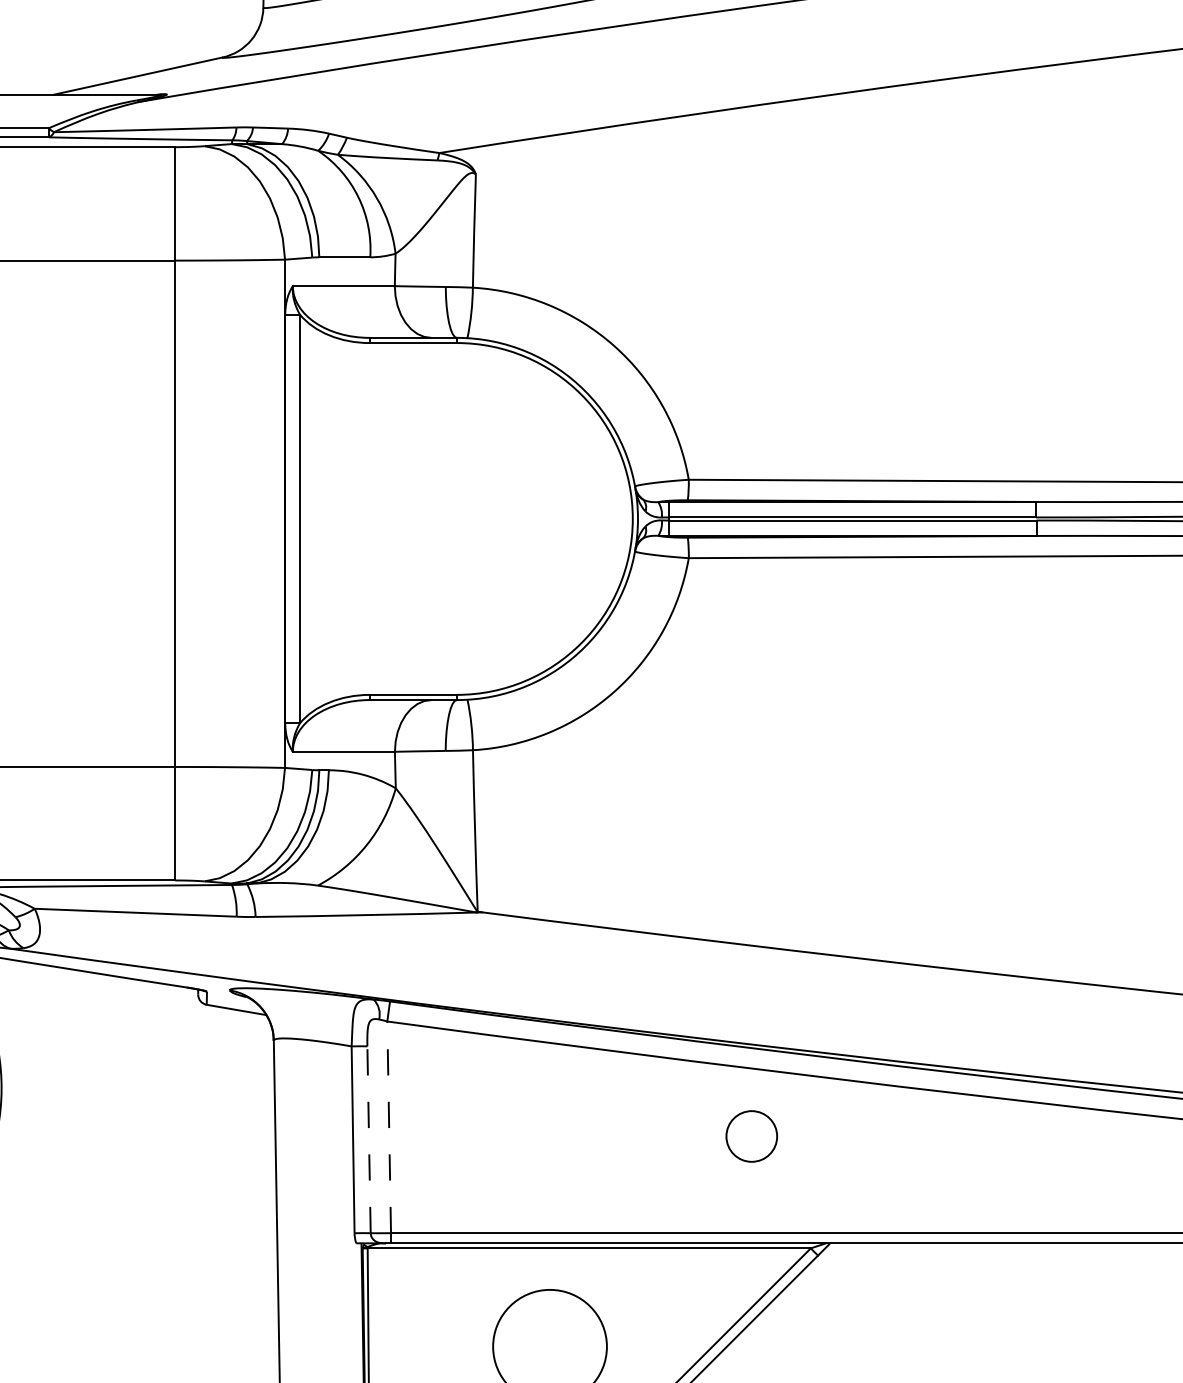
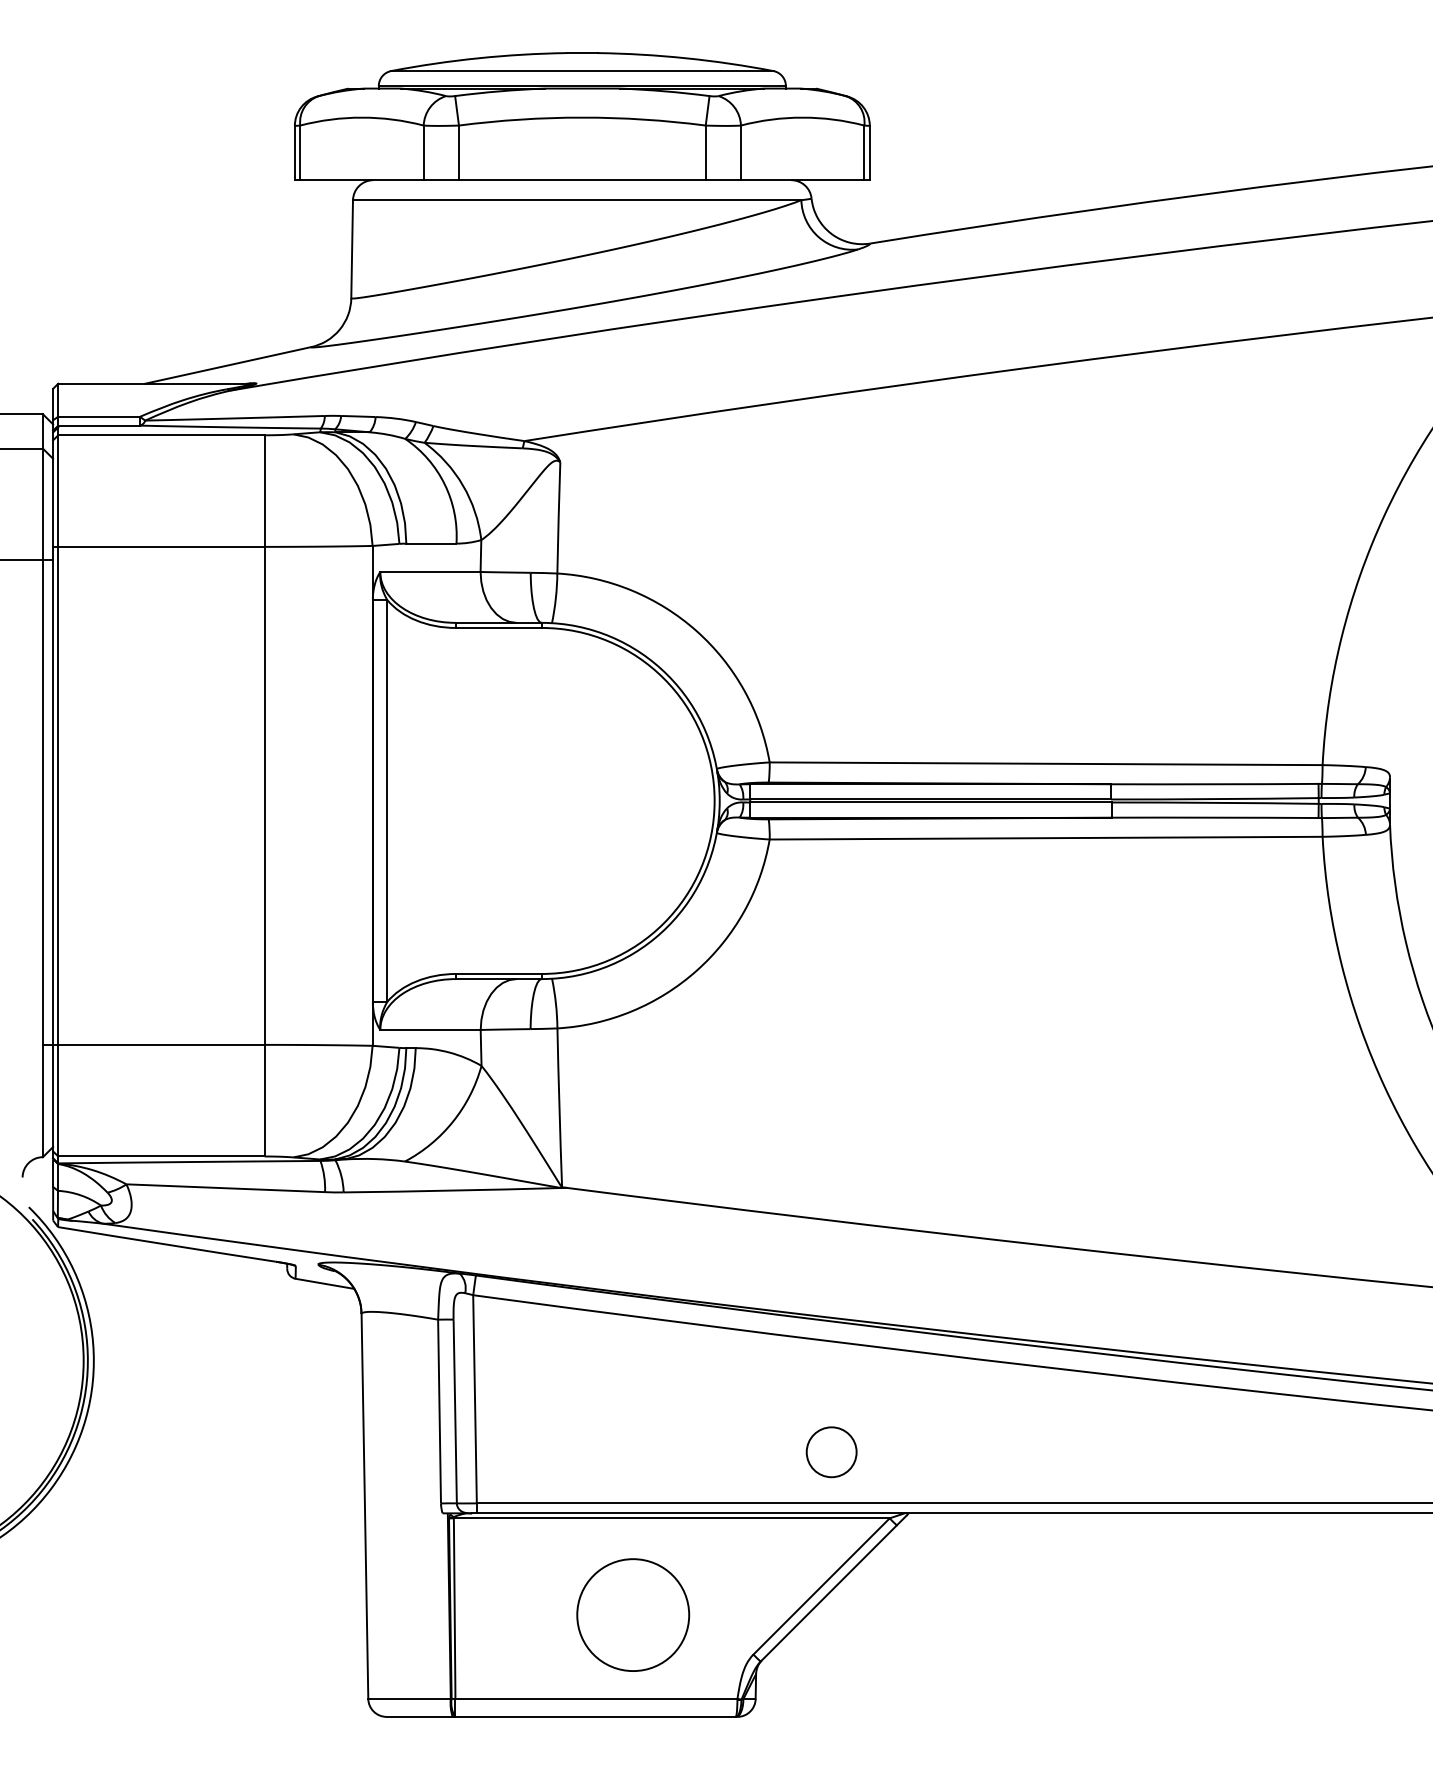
line: (389, 1126) -> (475, 1398), dashed -> solid
circle: (751, 1136) -> (831, 1452), moved
line: (369, 1140) -> (455, 1412), dashed -> solid

